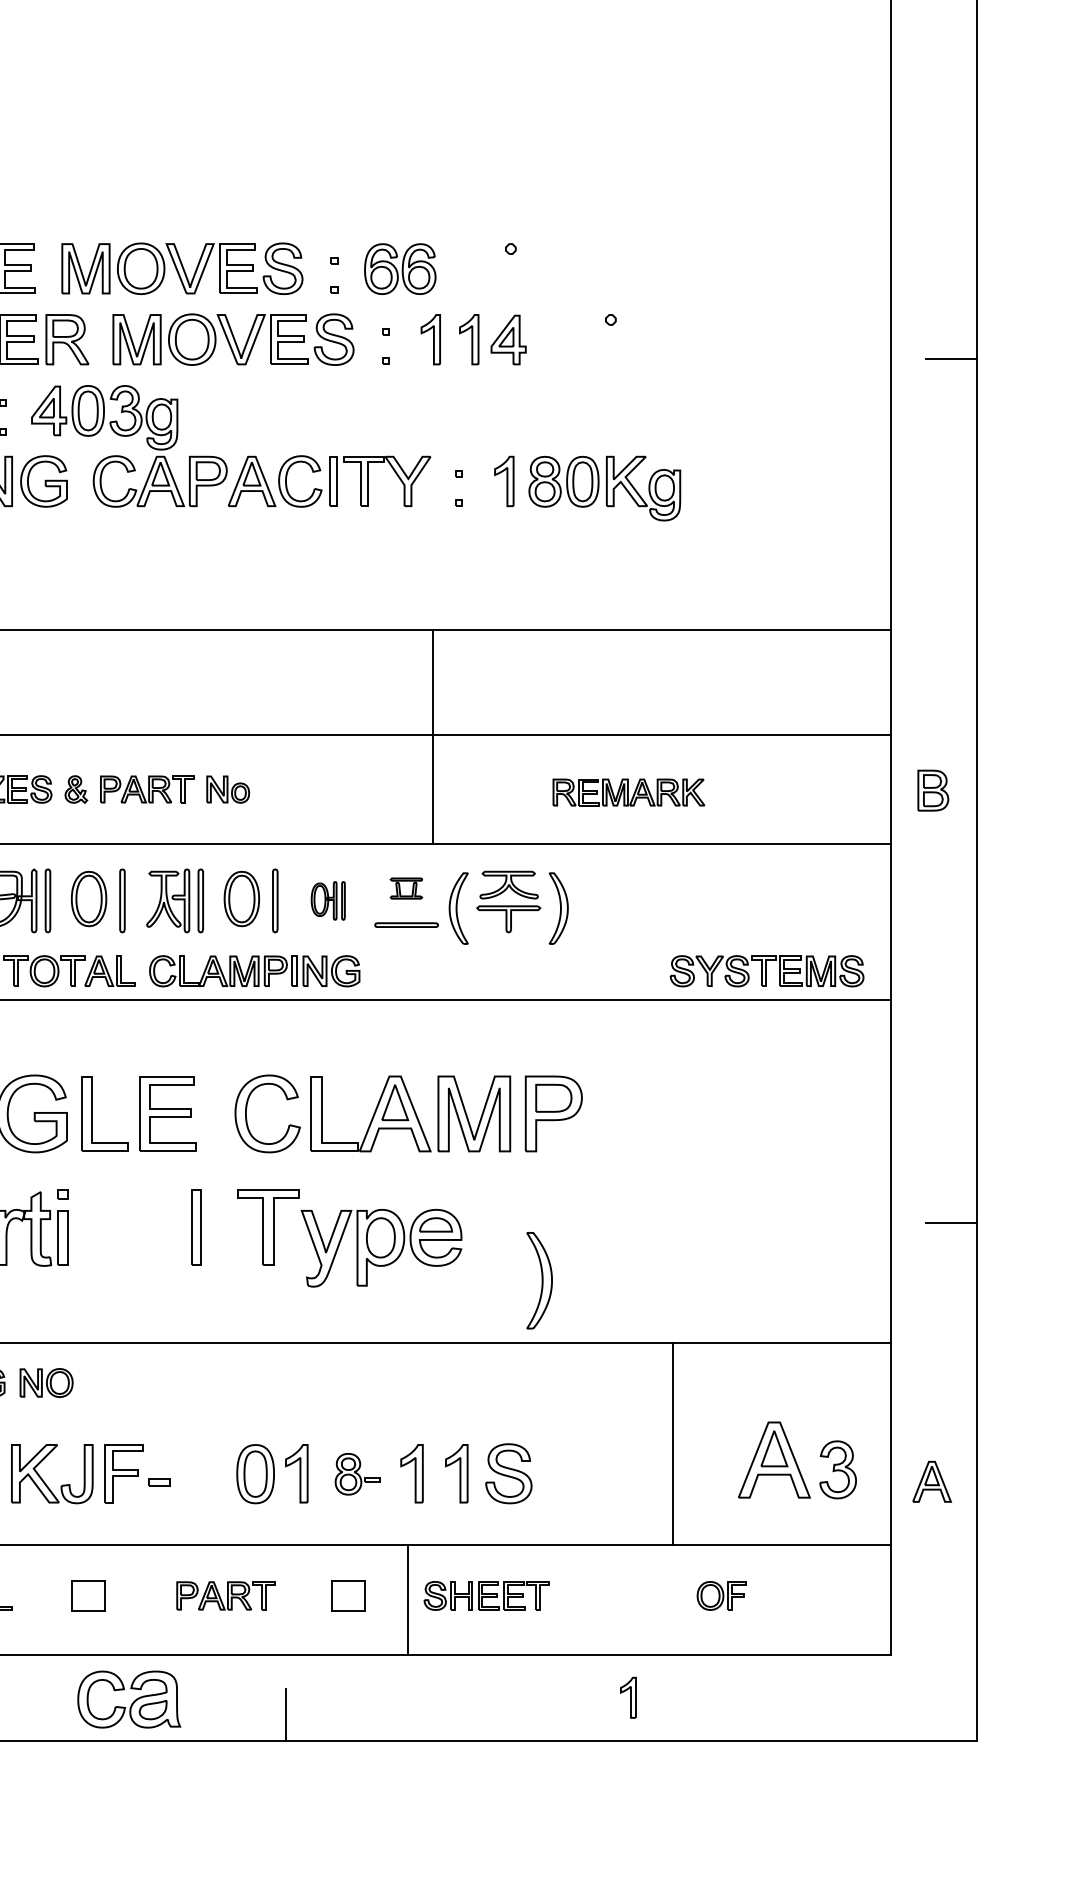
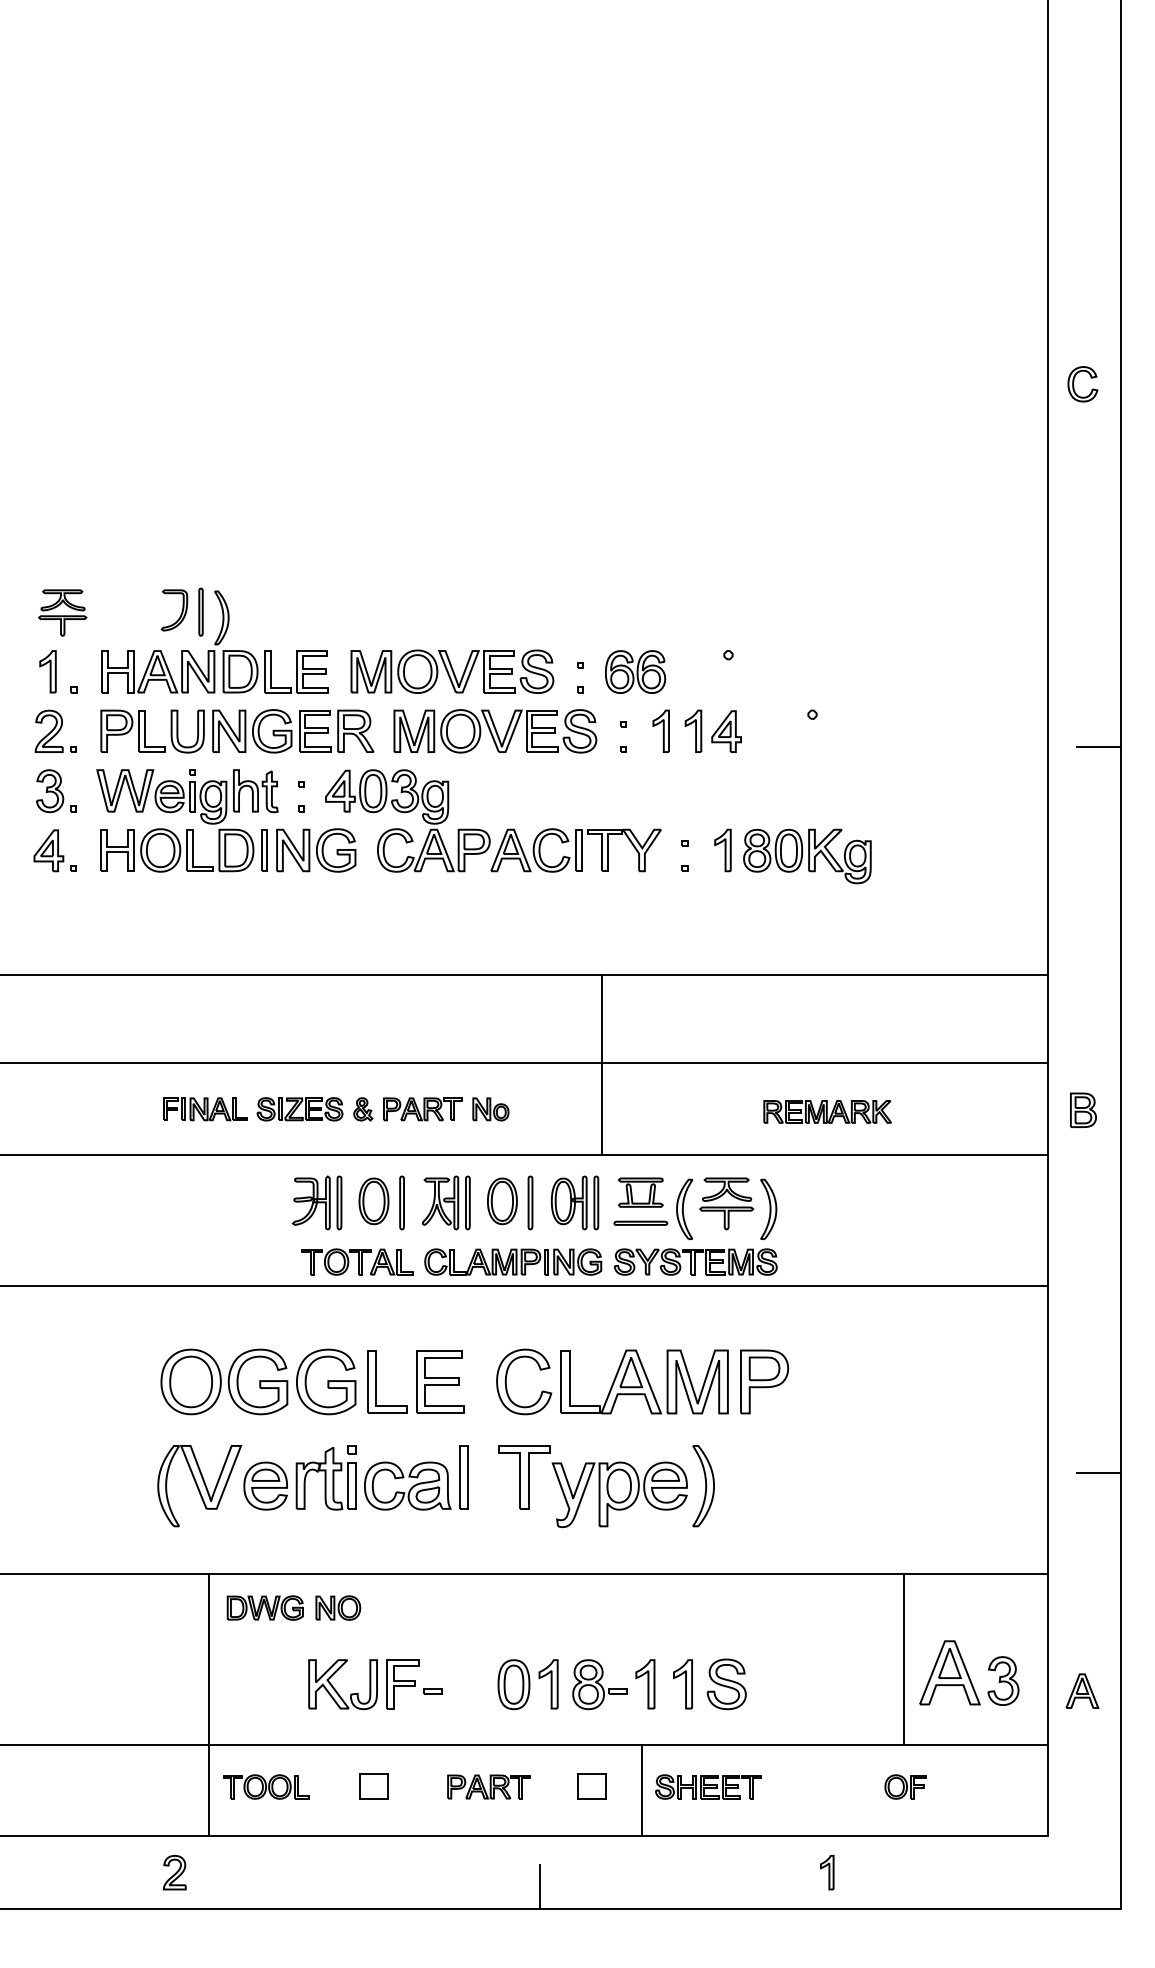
line: (433, 736) -> (602, 1064), moved
part: (406, 888) -> (640, 1192), size x1.67
part: (327, 900) -> (574, 1202), size x1.67
part: (766, 970) -> (695, 1261), moved
part: (539, 1281) -> (703, 1486), moved
line: (672, 1444) -> (903, 1659), moved
part: (357, 1473) -> (599, 1684), size x1.43
part: (128, 1698) -> (407, 1485), moved

